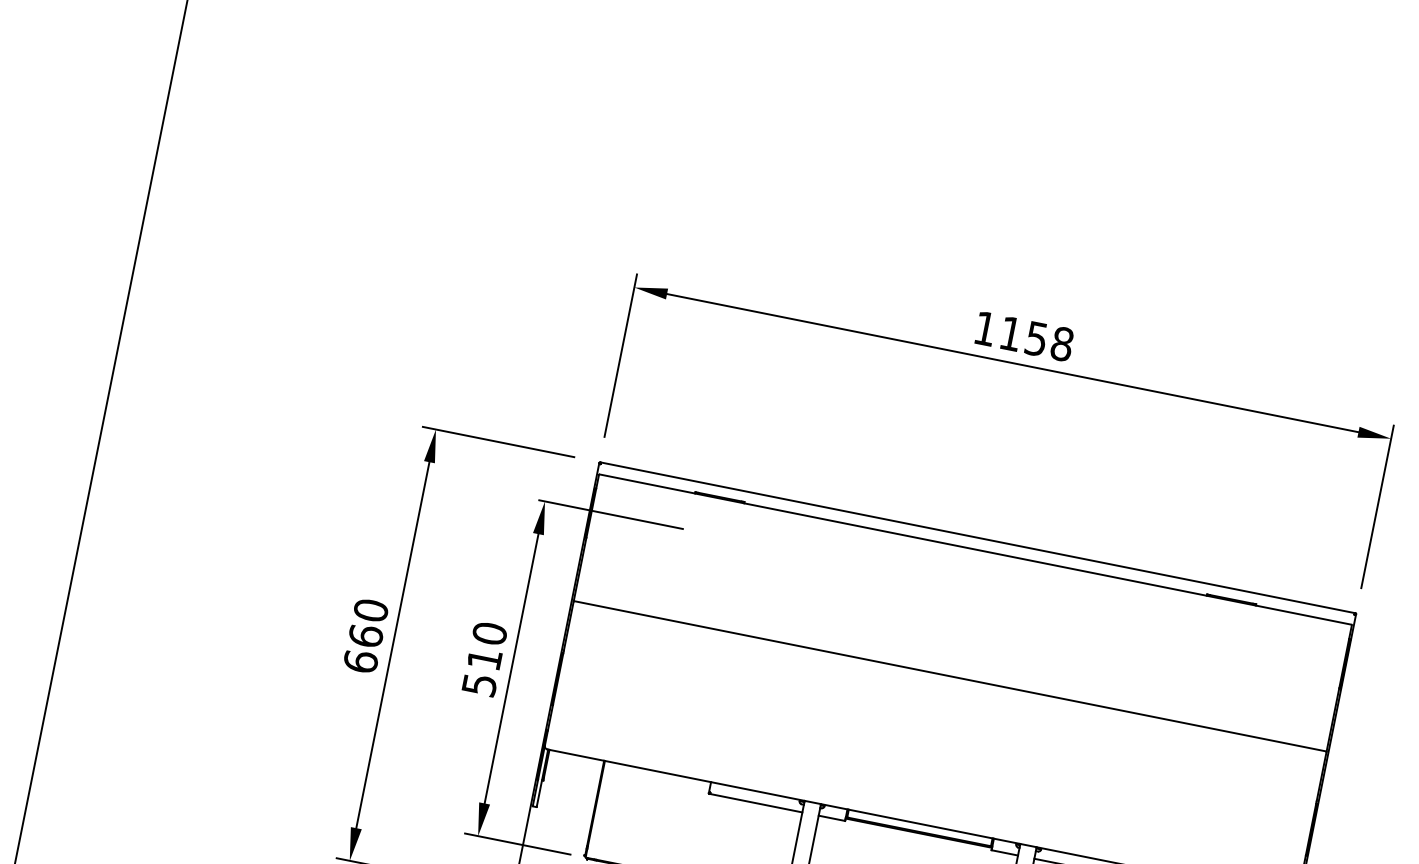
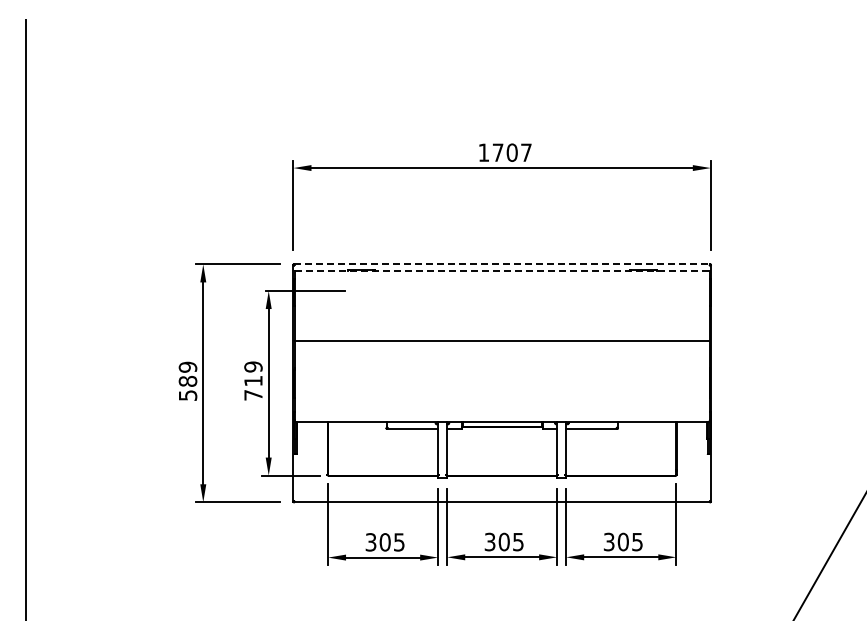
text: (1037, 338) -> (512, 152), 1158 -> 1707
line: (978, 538) -> (502, 264), solid -> dashed
line: (974, 548) -> (501, 270), solid -> dashed
text: (365, 634) -> (187, 380), 660 -> 589
text: (484, 658) -> (253, 380), 510 -> 719

